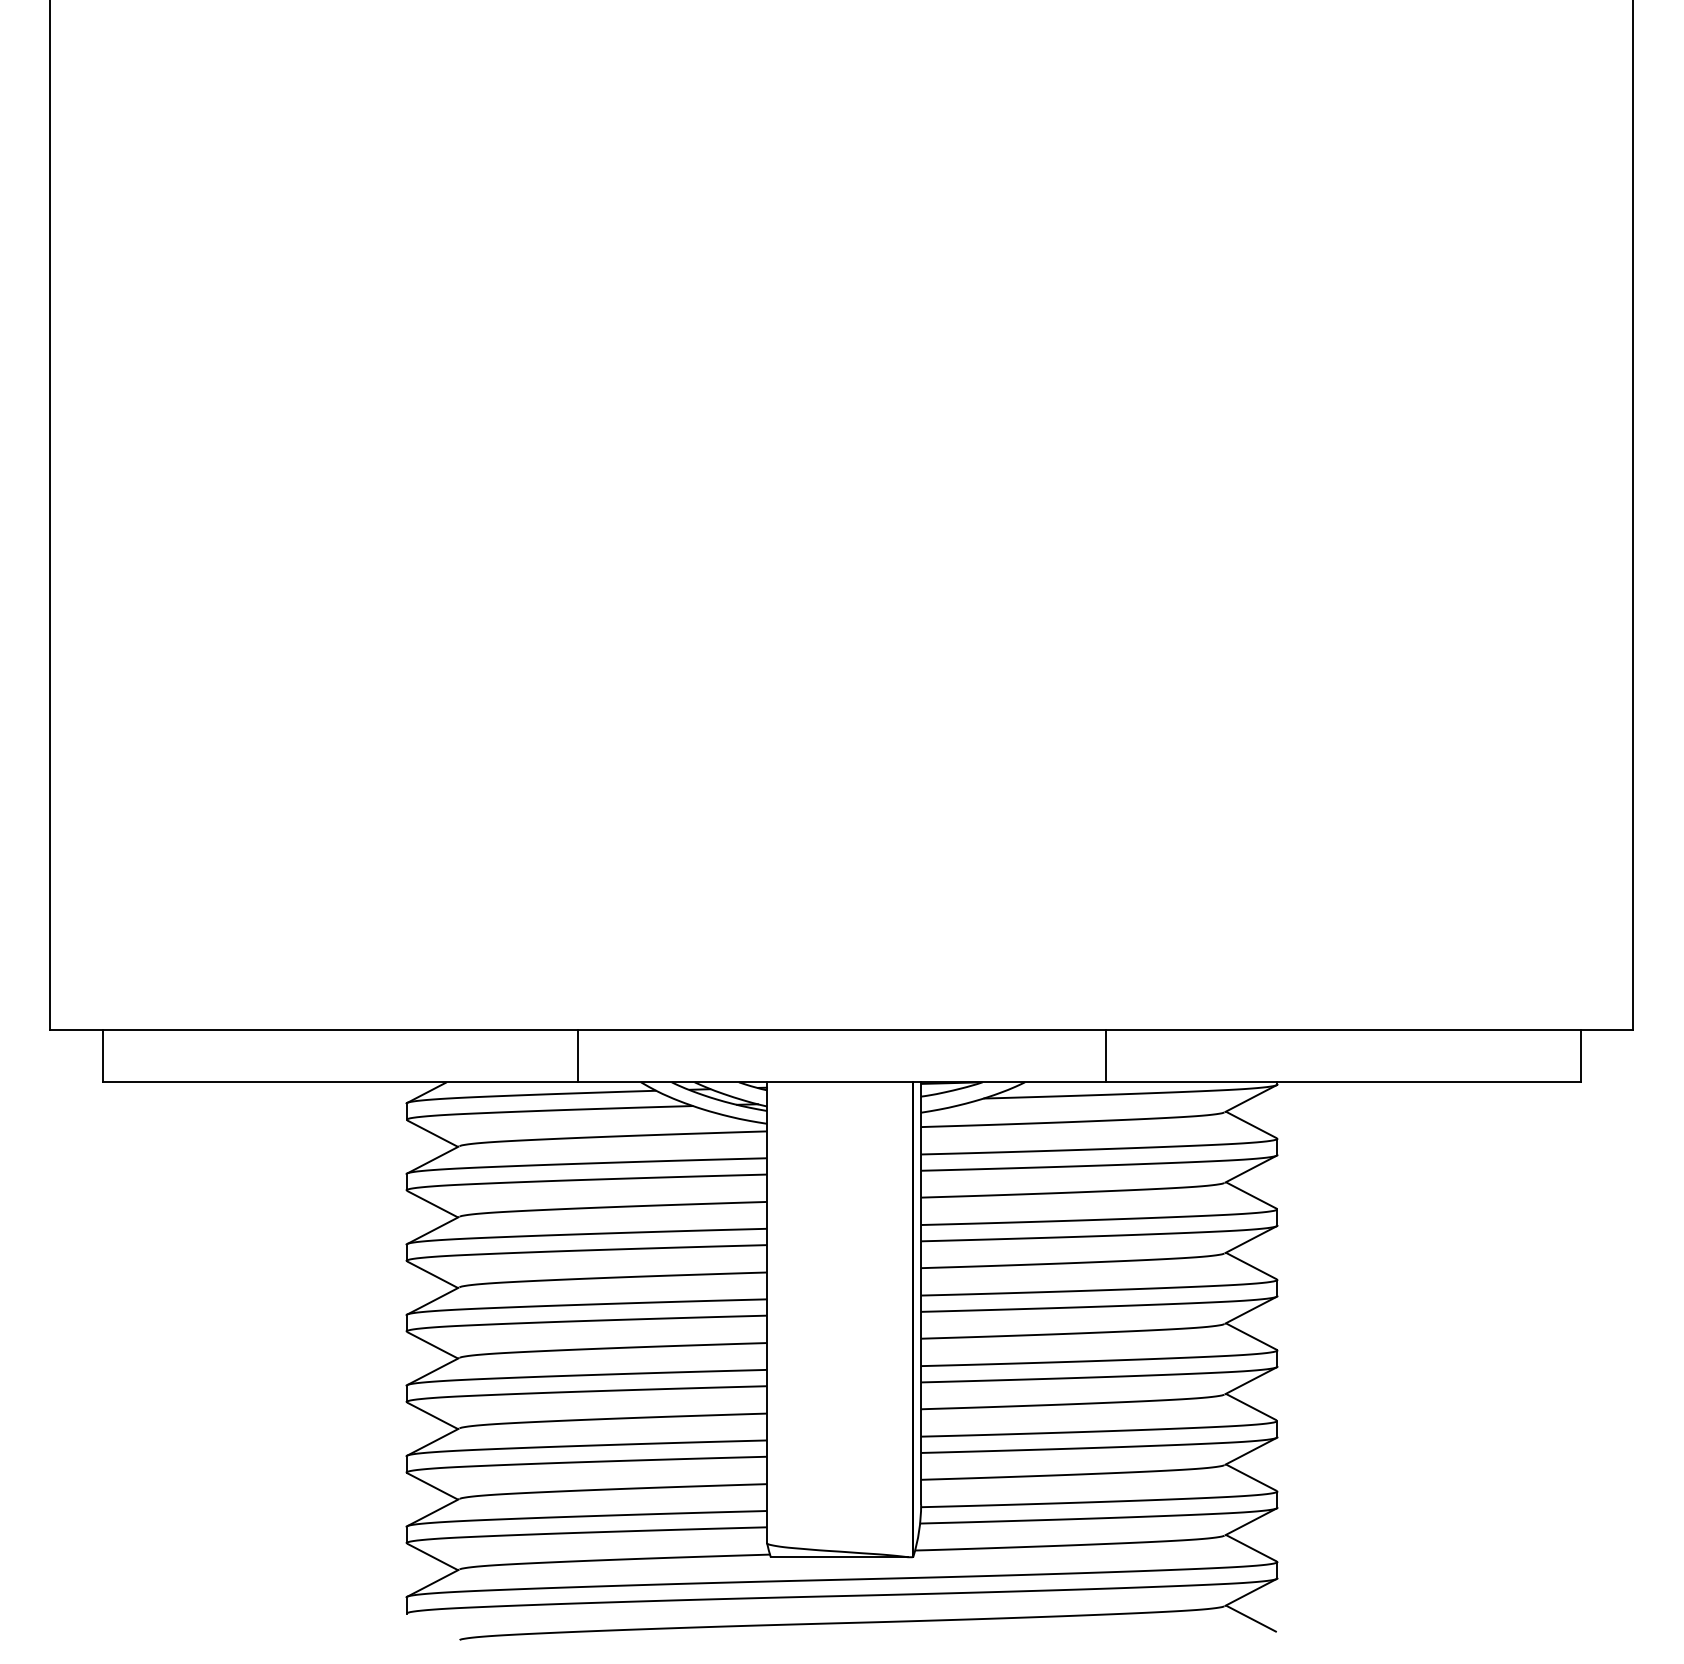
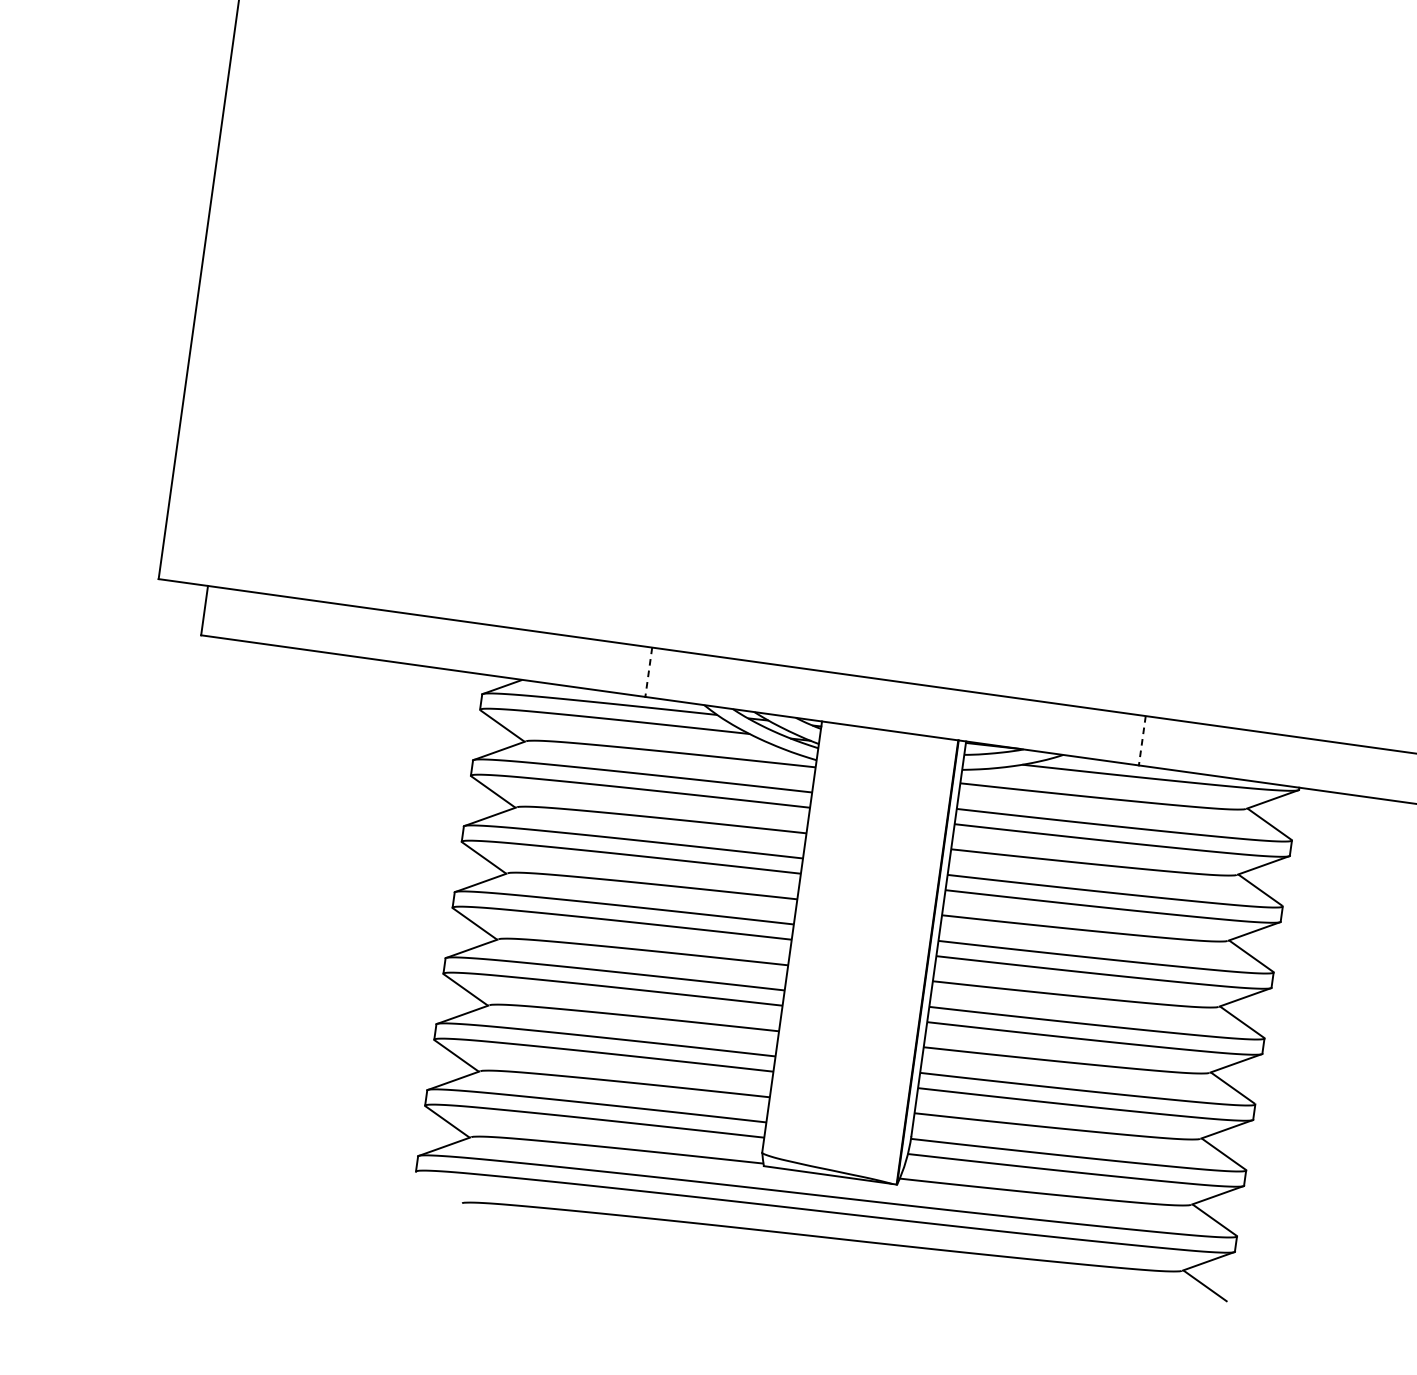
line: (578, 1056) -> (649, 672), solid -> dashed
line: (1105, 1056) -> (1141, 741), solid -> dashed

